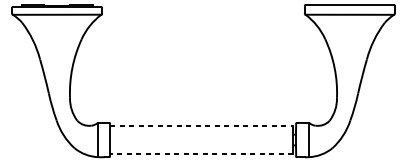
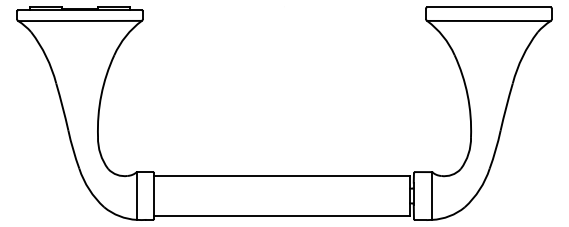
line: (202, 126) -> (282, 176), dashed -> solid
line: (202, 154) -> (282, 215), dashed -> solid

